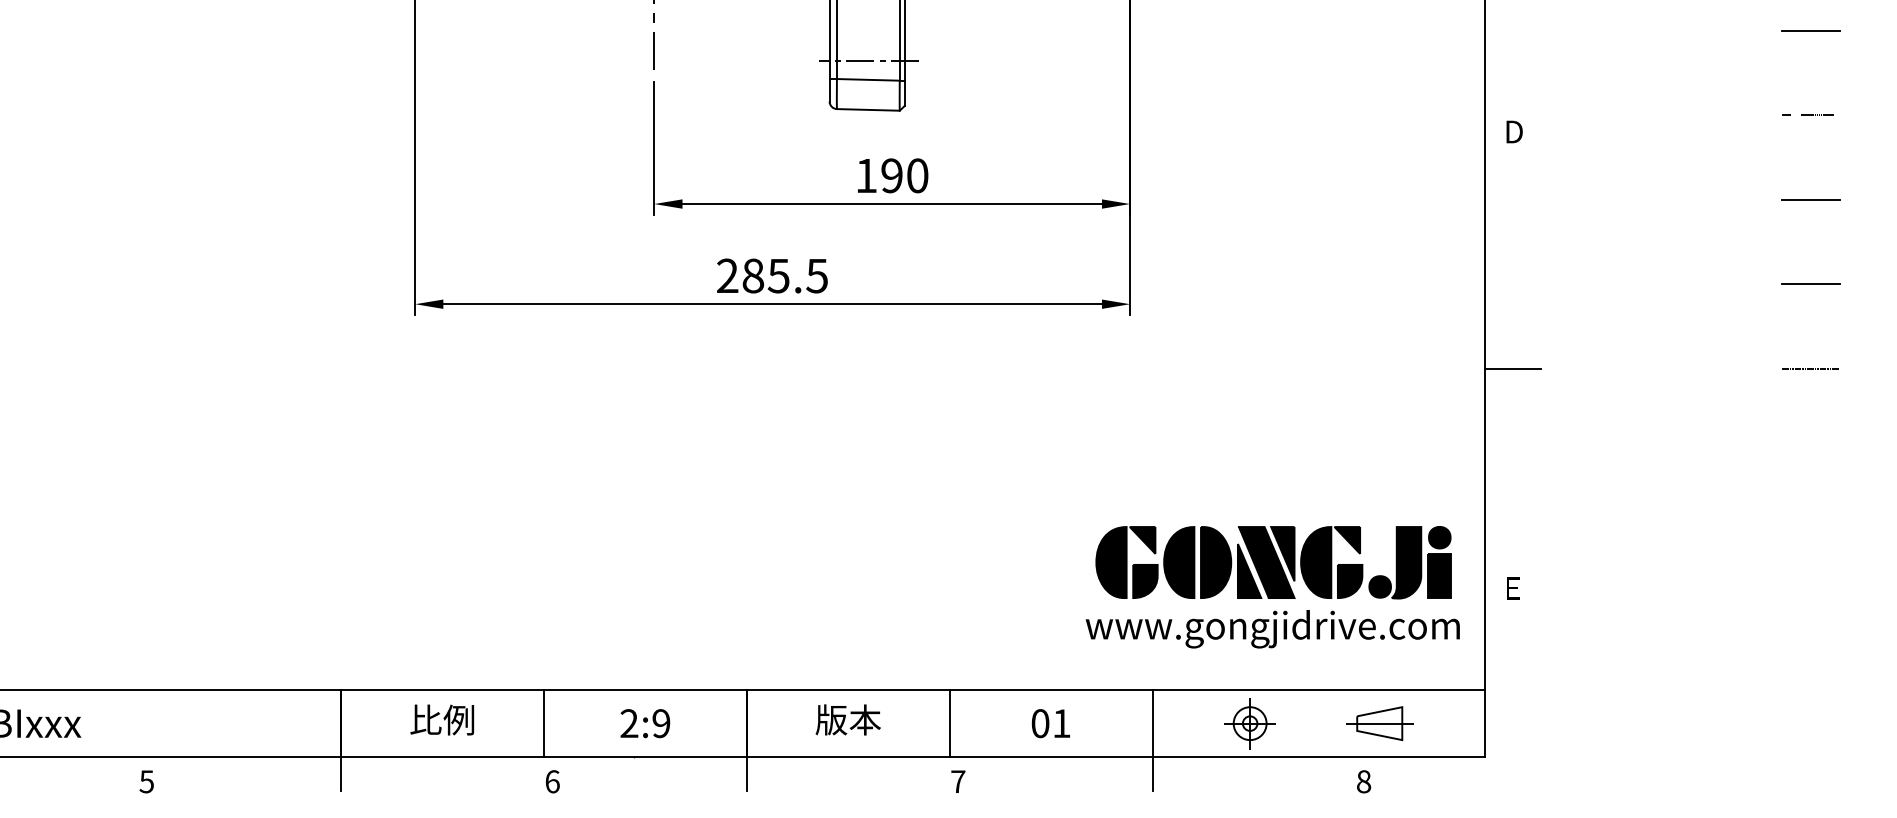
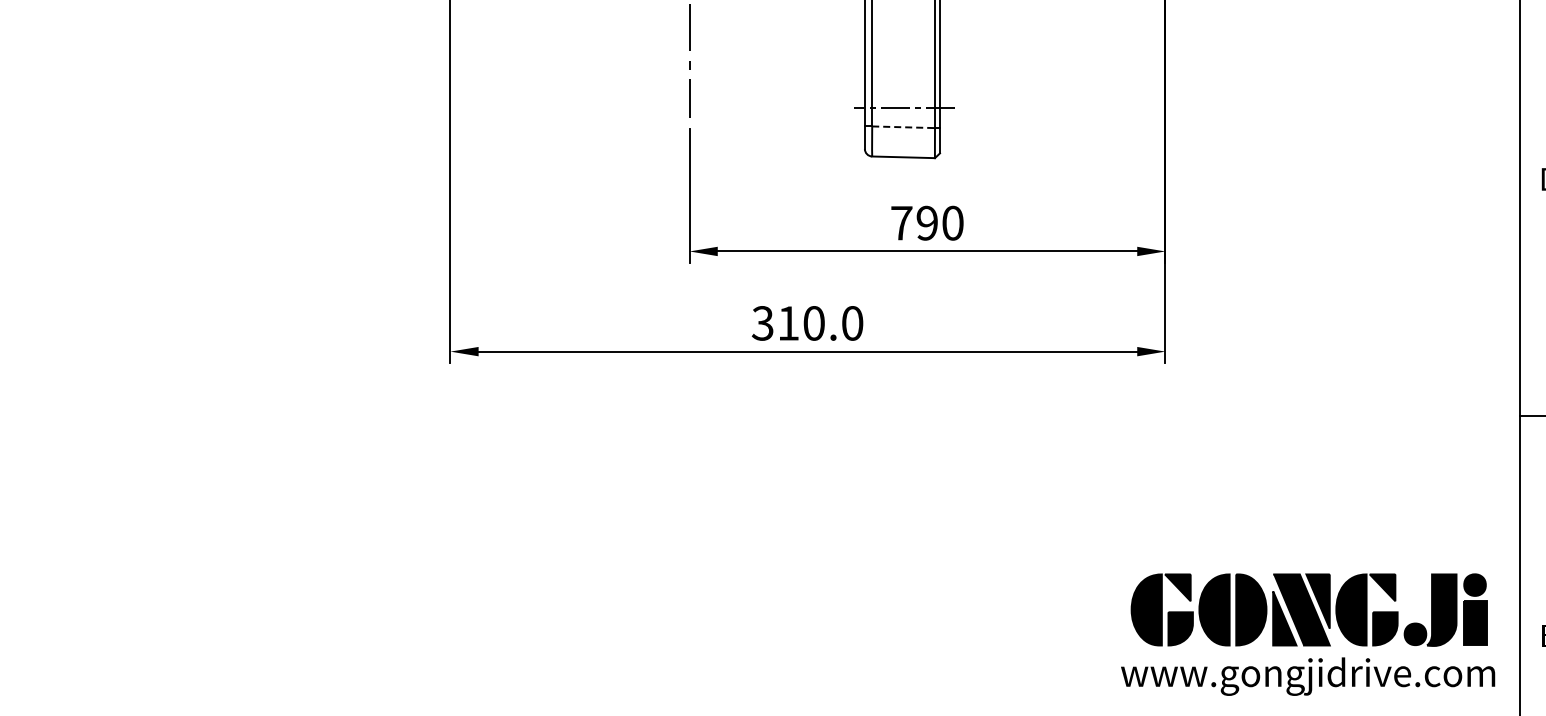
line: (868, 79) -> (903, 126), solid -> dashed
text: (866, 175) -> (901, 222), 190 -> 790
text: (771, 275) -> (806, 322), 285.5 -> 310.0

